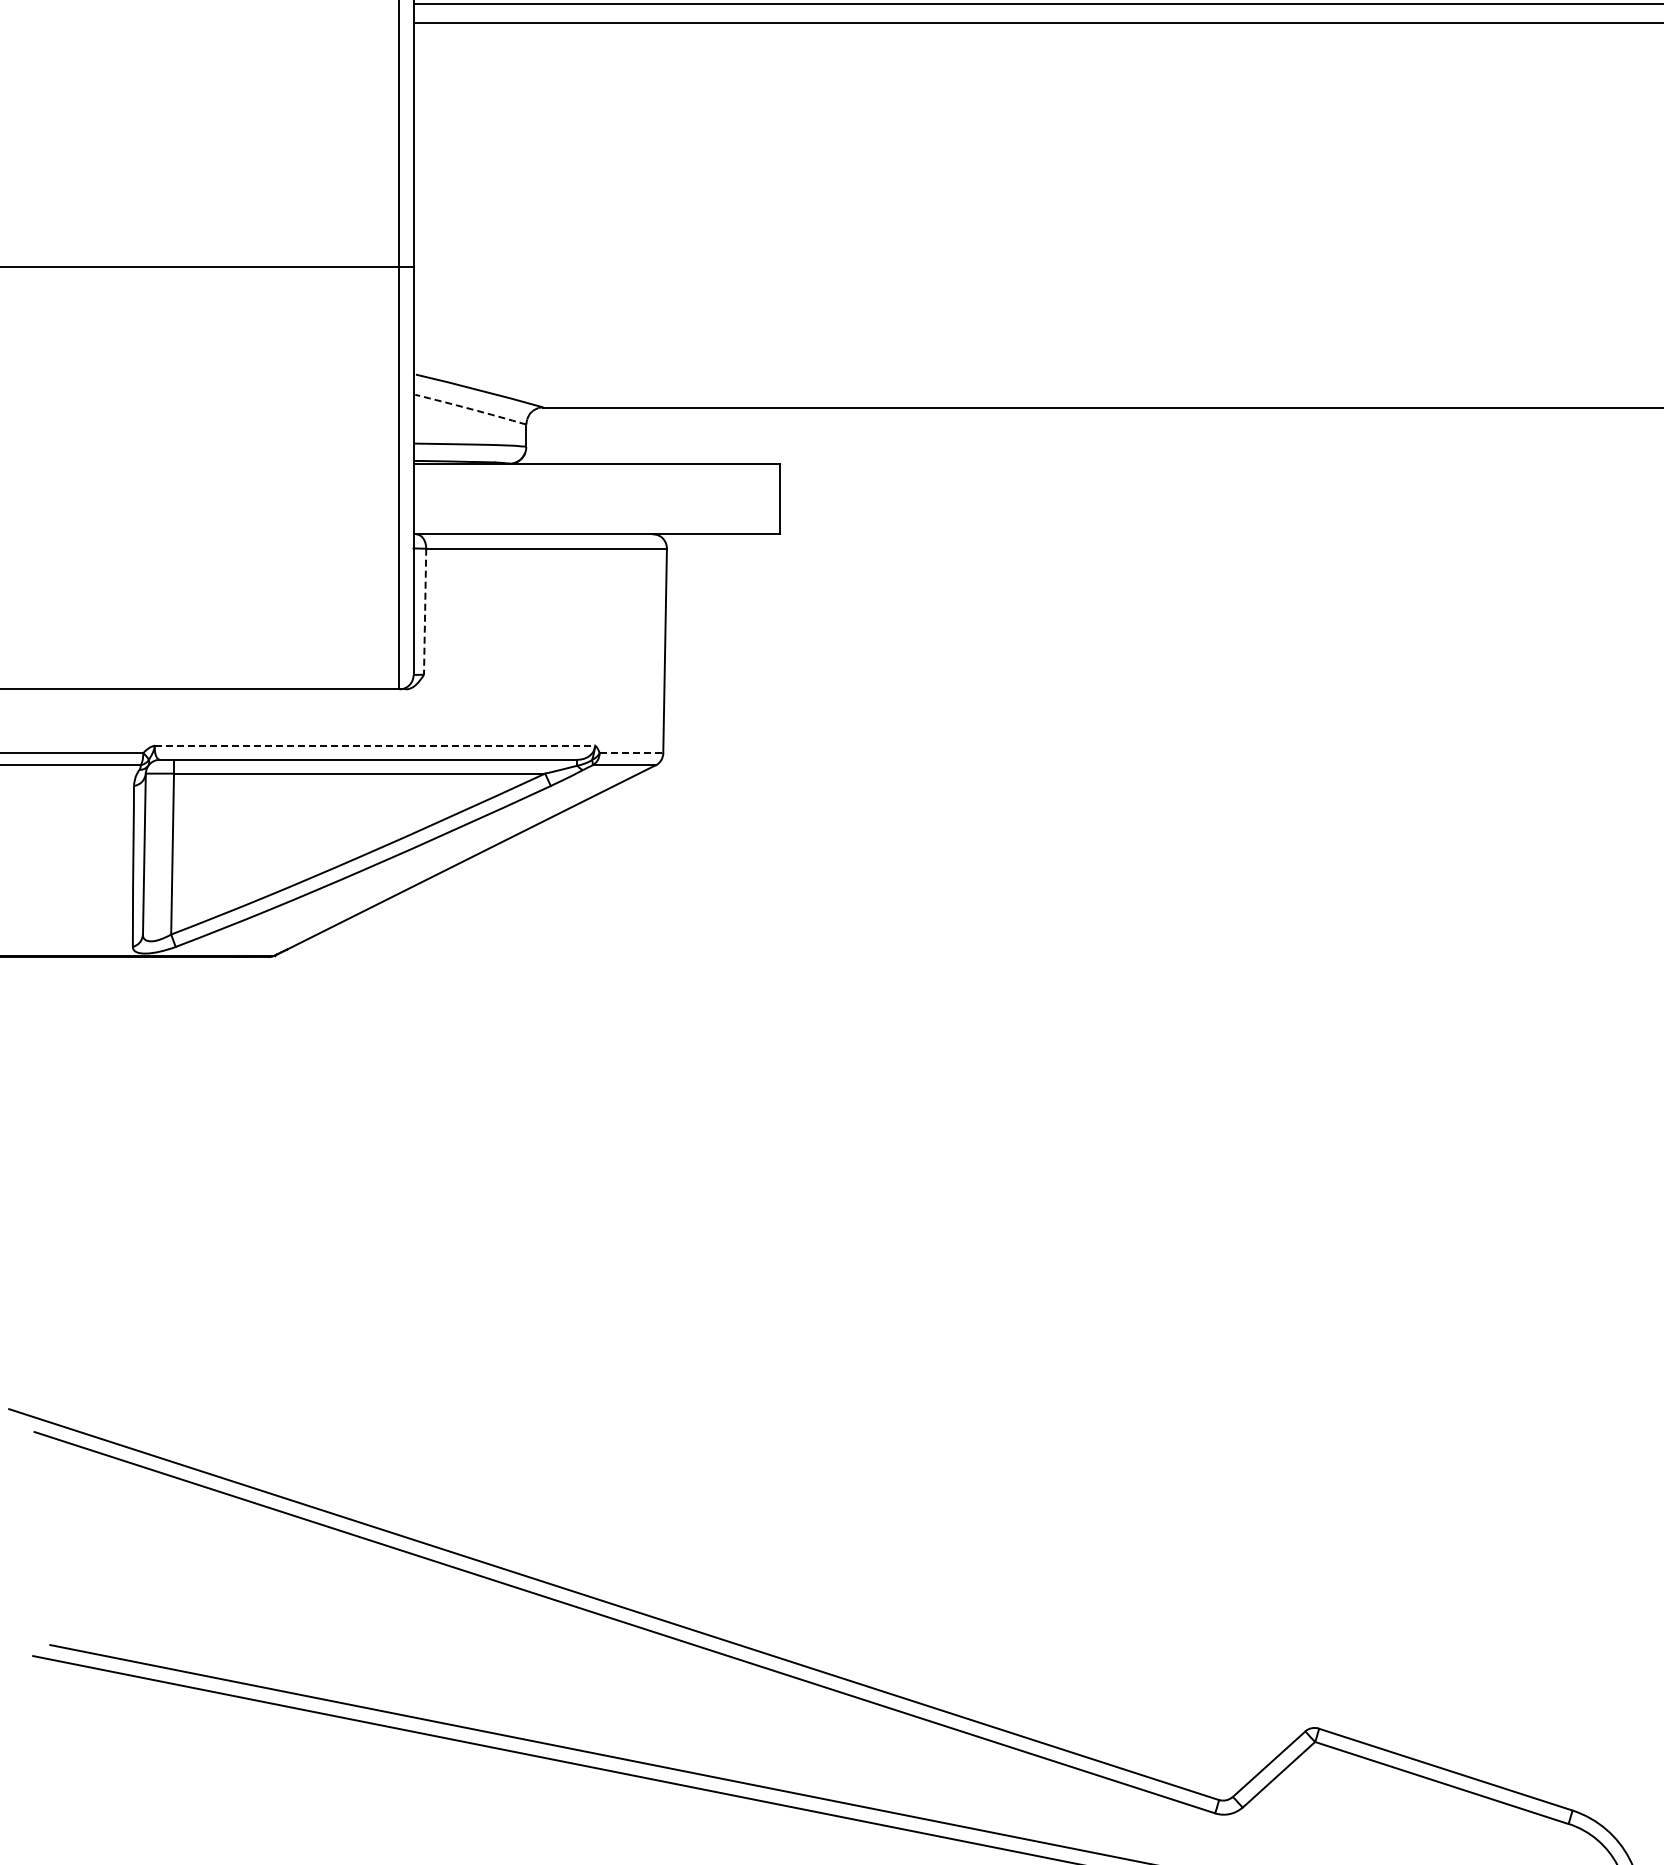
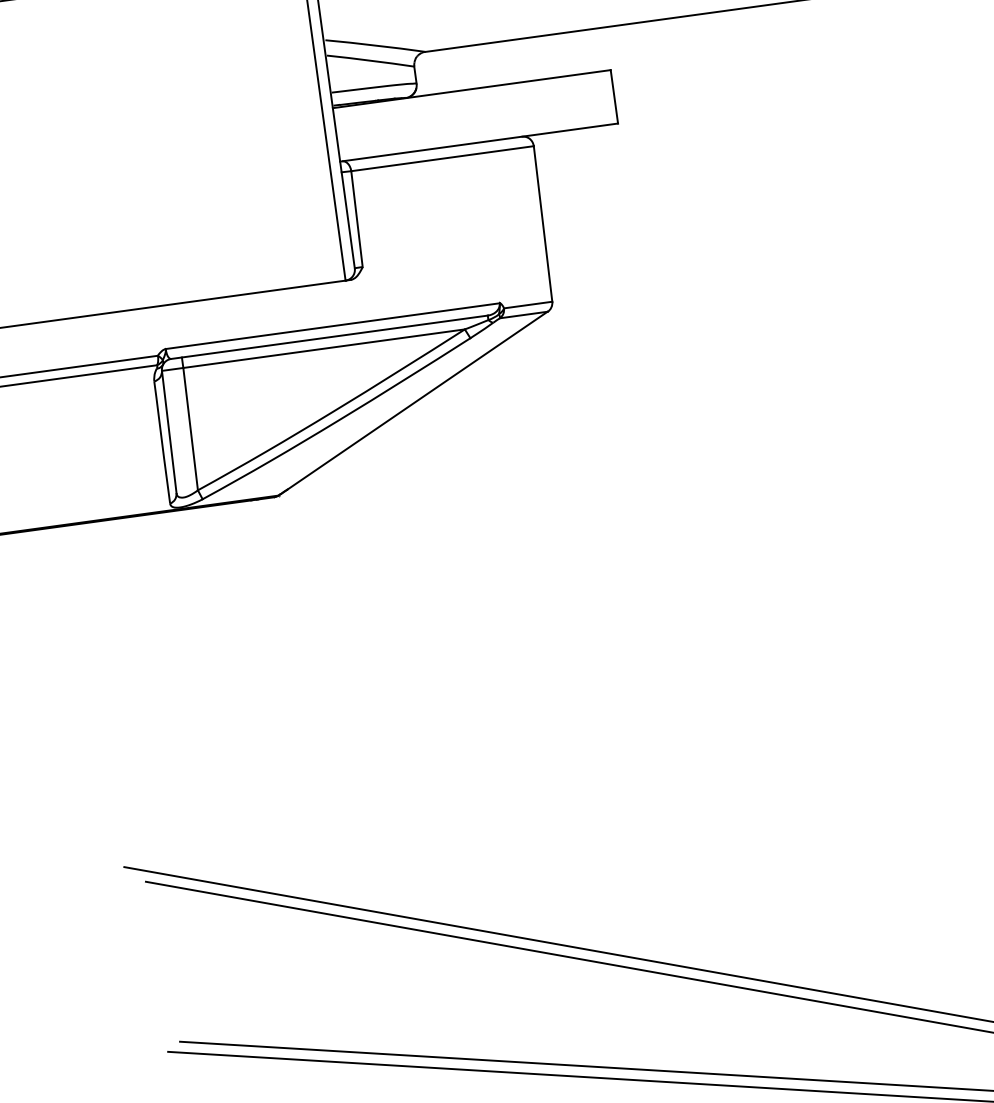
arc: (470, 409) -> (370, 61), dashed -> solid
line: (425, 612) -> (357, 219), dashed -> solid
line: (375, 746) -> (333, 326), dashed -> solid
line: (631, 753) -> (528, 305), dashed -> solid

